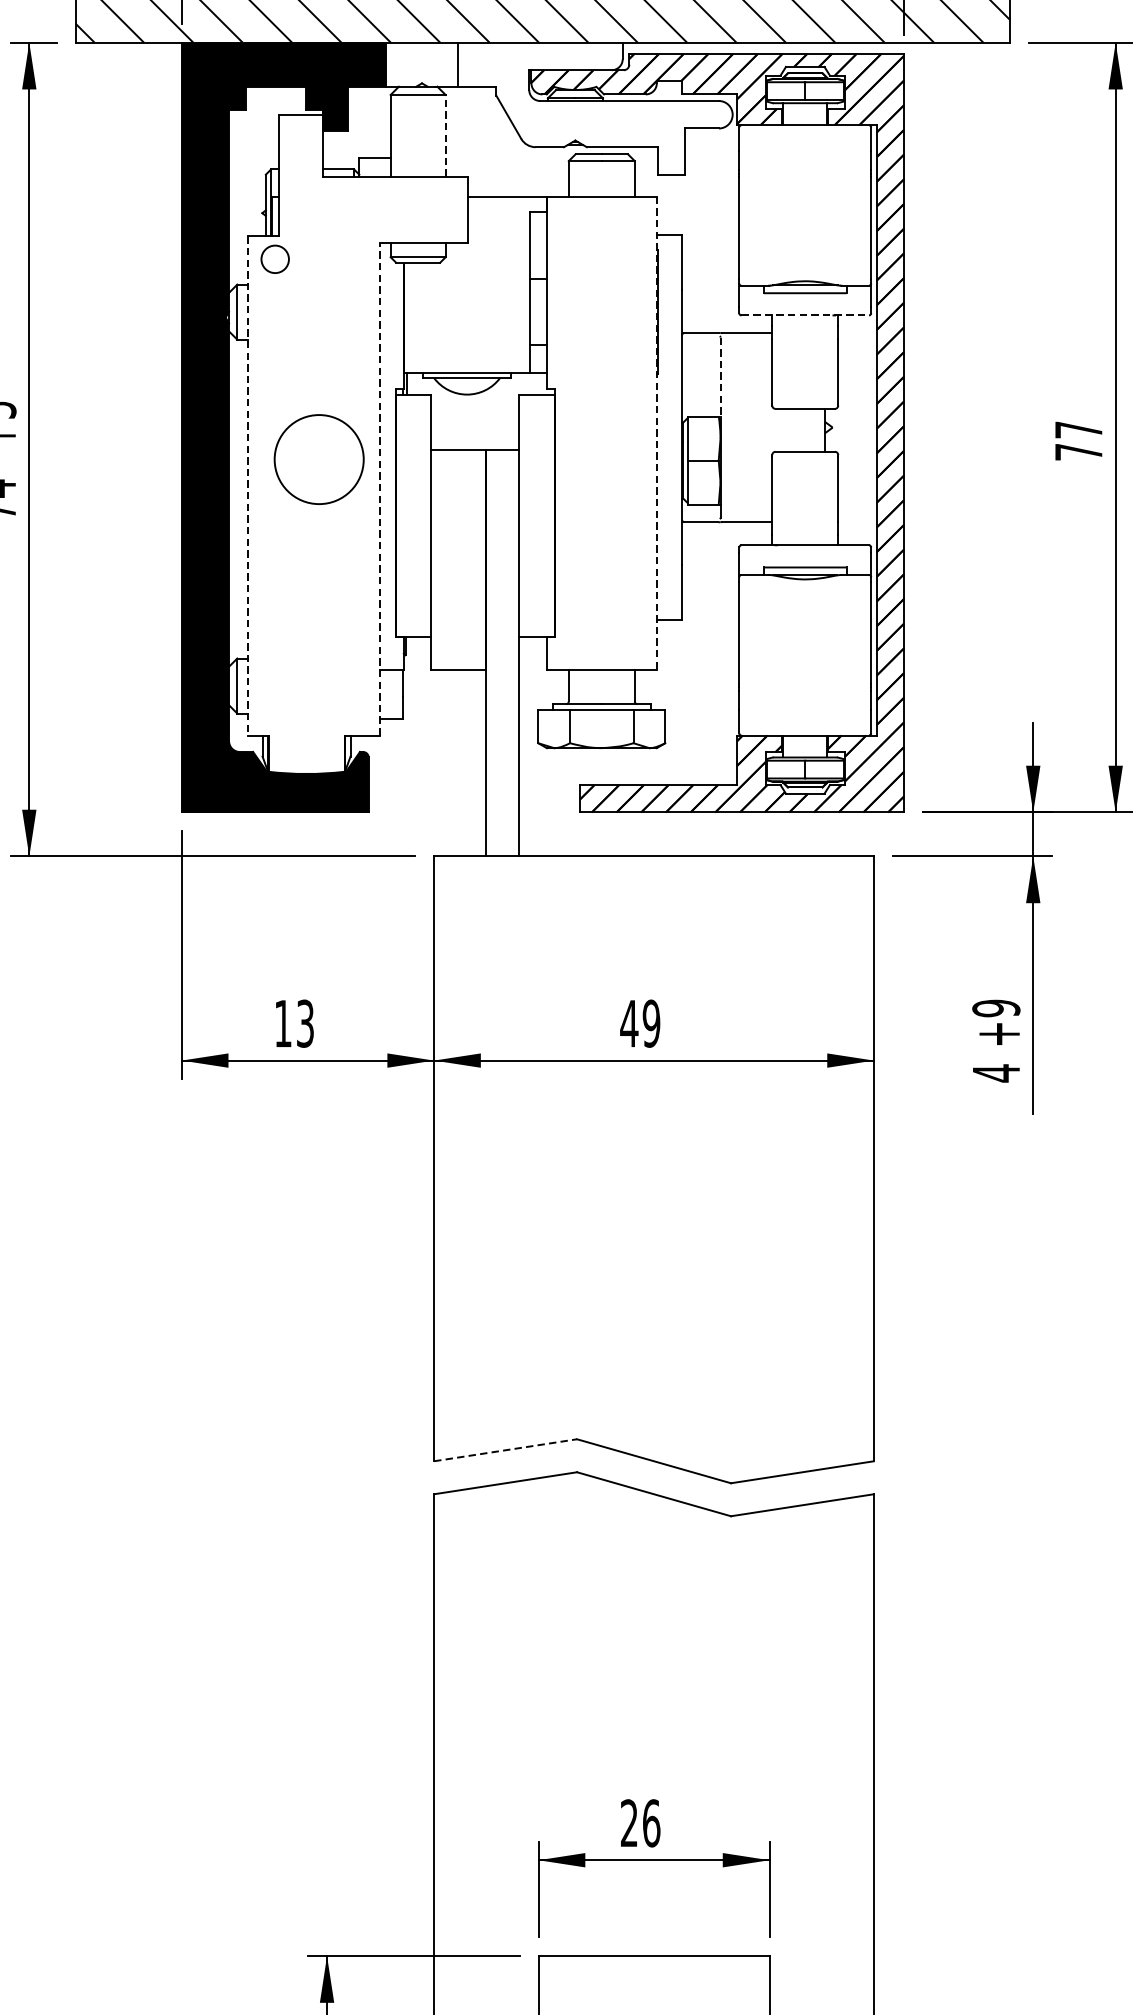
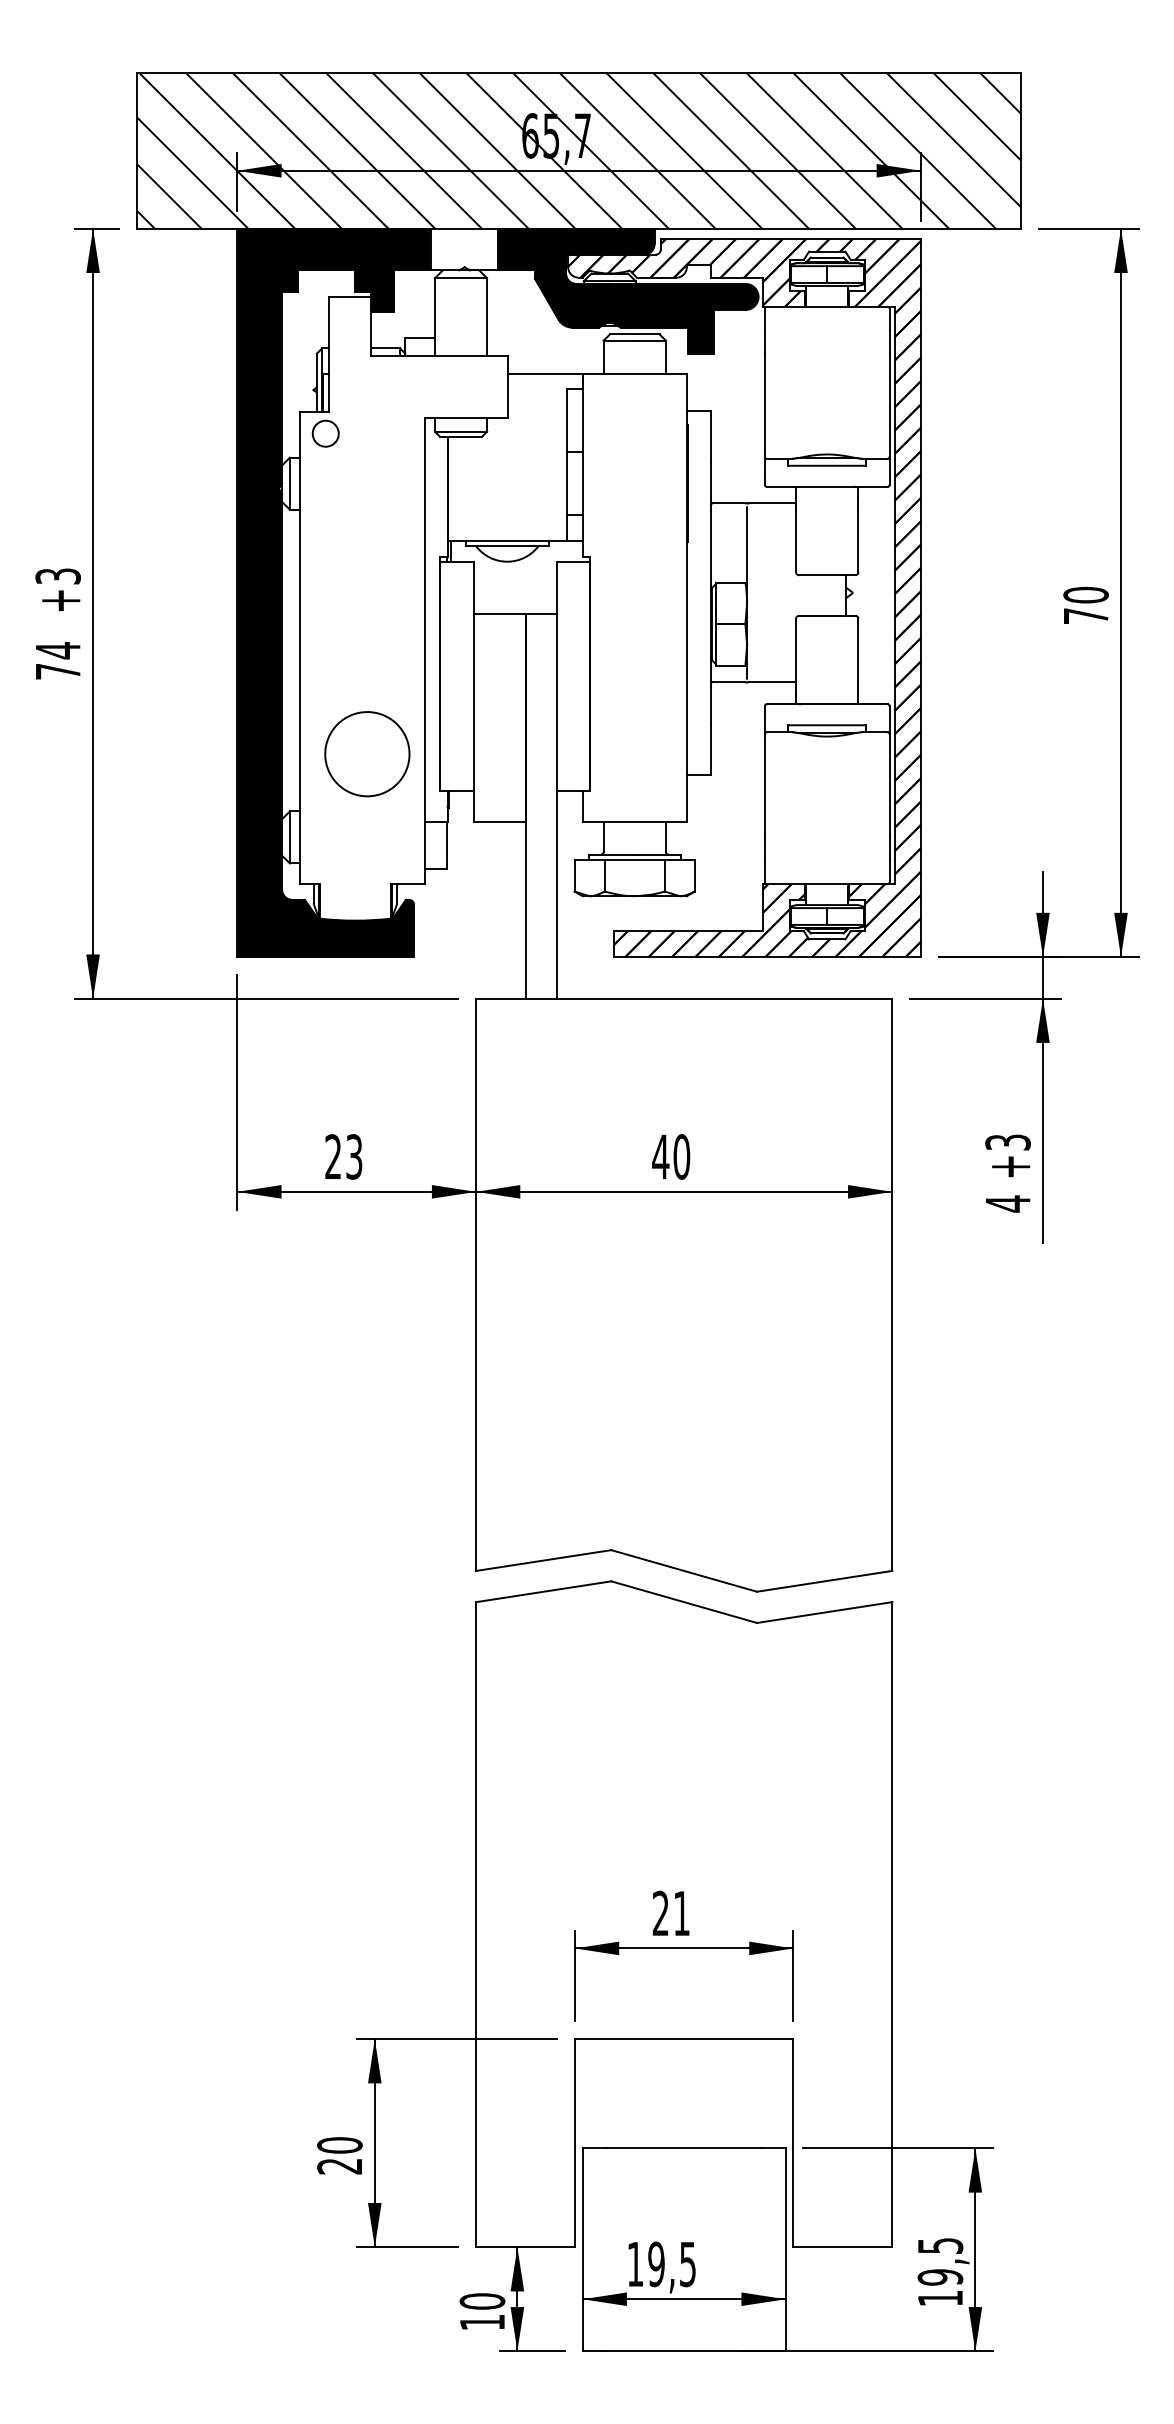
fill: (595, 107) -> (628, 290), added
line: (446, 135) -> (487, 316), dashed -> solid
line: (805, 315) -> (827, 486), dashed -> solid
line: (720, 377) -> (747, 545), dashed -> solid
text: (1078, 429) -> (1085, 594), 77 -> 70
line: (656, 433) -> (686, 598), dashed -> solid
circle: (319, 459) -> (367, 754), moved
line: (247, 486) -> (299, 648), dashed -> solid
line: (379, 488) -> (424, 650), dashed -> solid
text: (995, 1008) -> (1007, 1142), +9 -> +3
text: (282, 1023) -> (332, 1156), 13 -> 23
text: (651, 1023) -> (681, 1156), 49 -> 40
line: (506, 1450) -> (544, 1560), dashed -> solid
text: (651, 1823) -> (681, 1913), 26 -> 21

